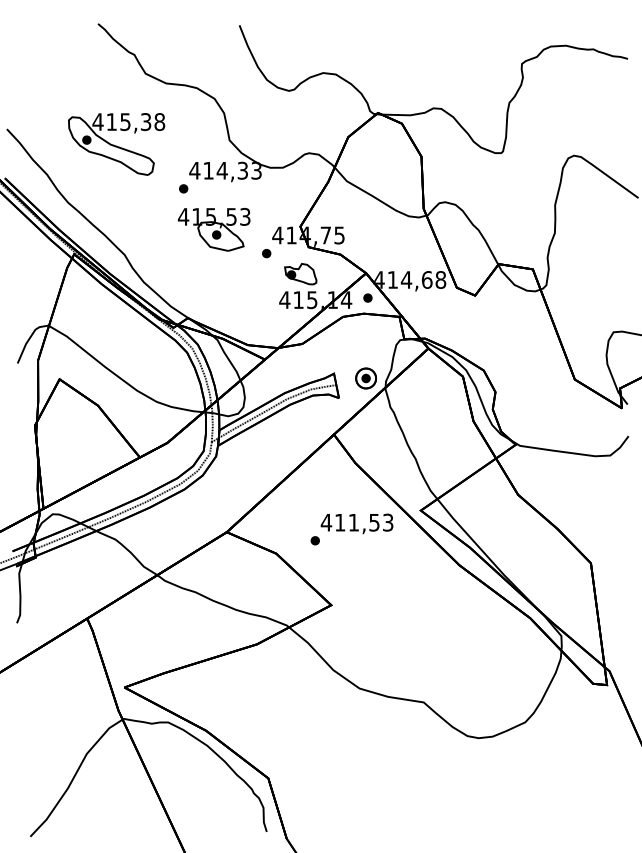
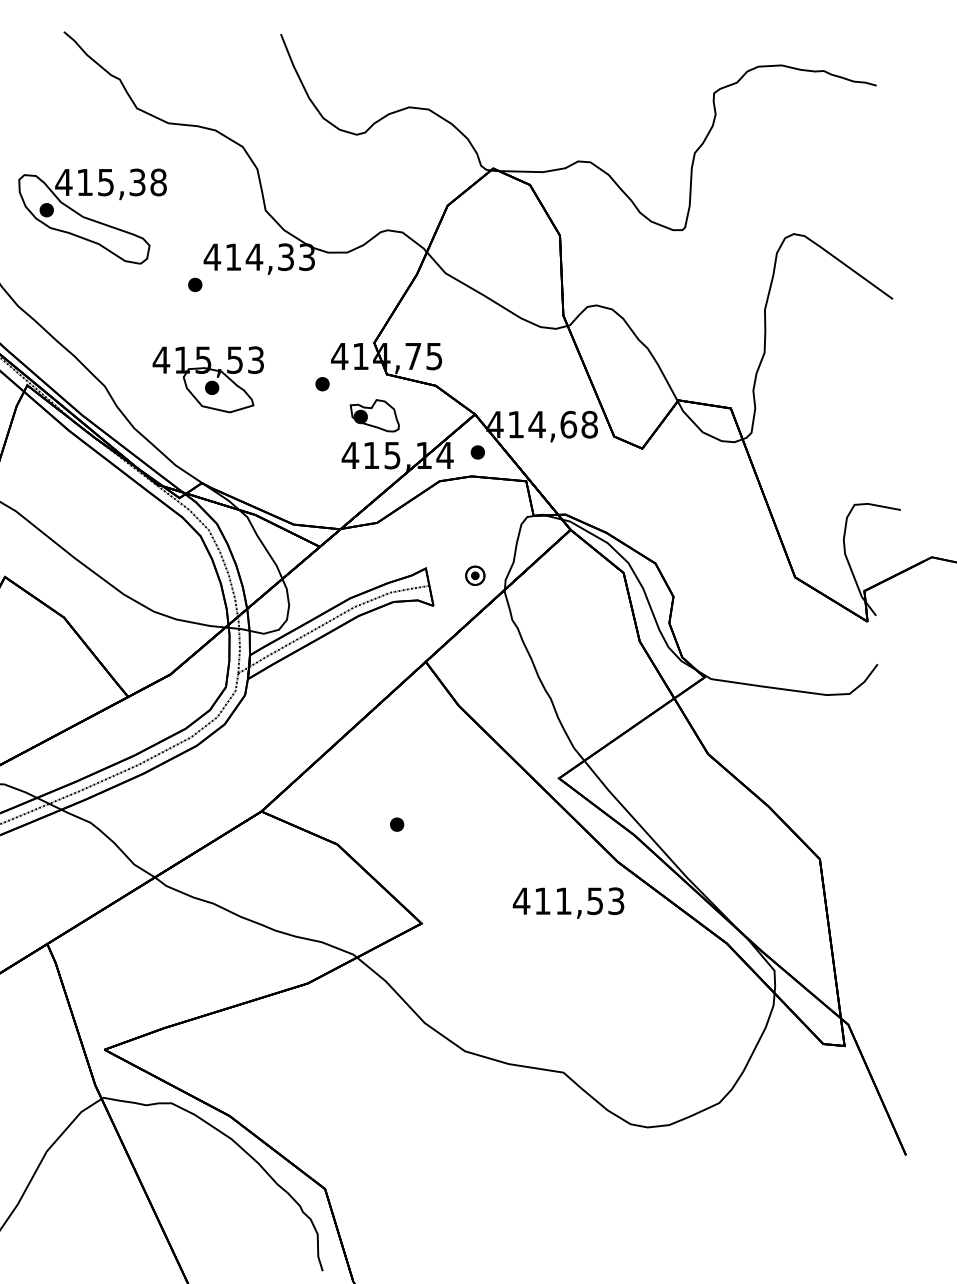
part: (213, 229) -> (207, 379), moved
part: (366, 378) -> (475, 575), size x0.6
text: (356, 523) -> (567, 902), moved

